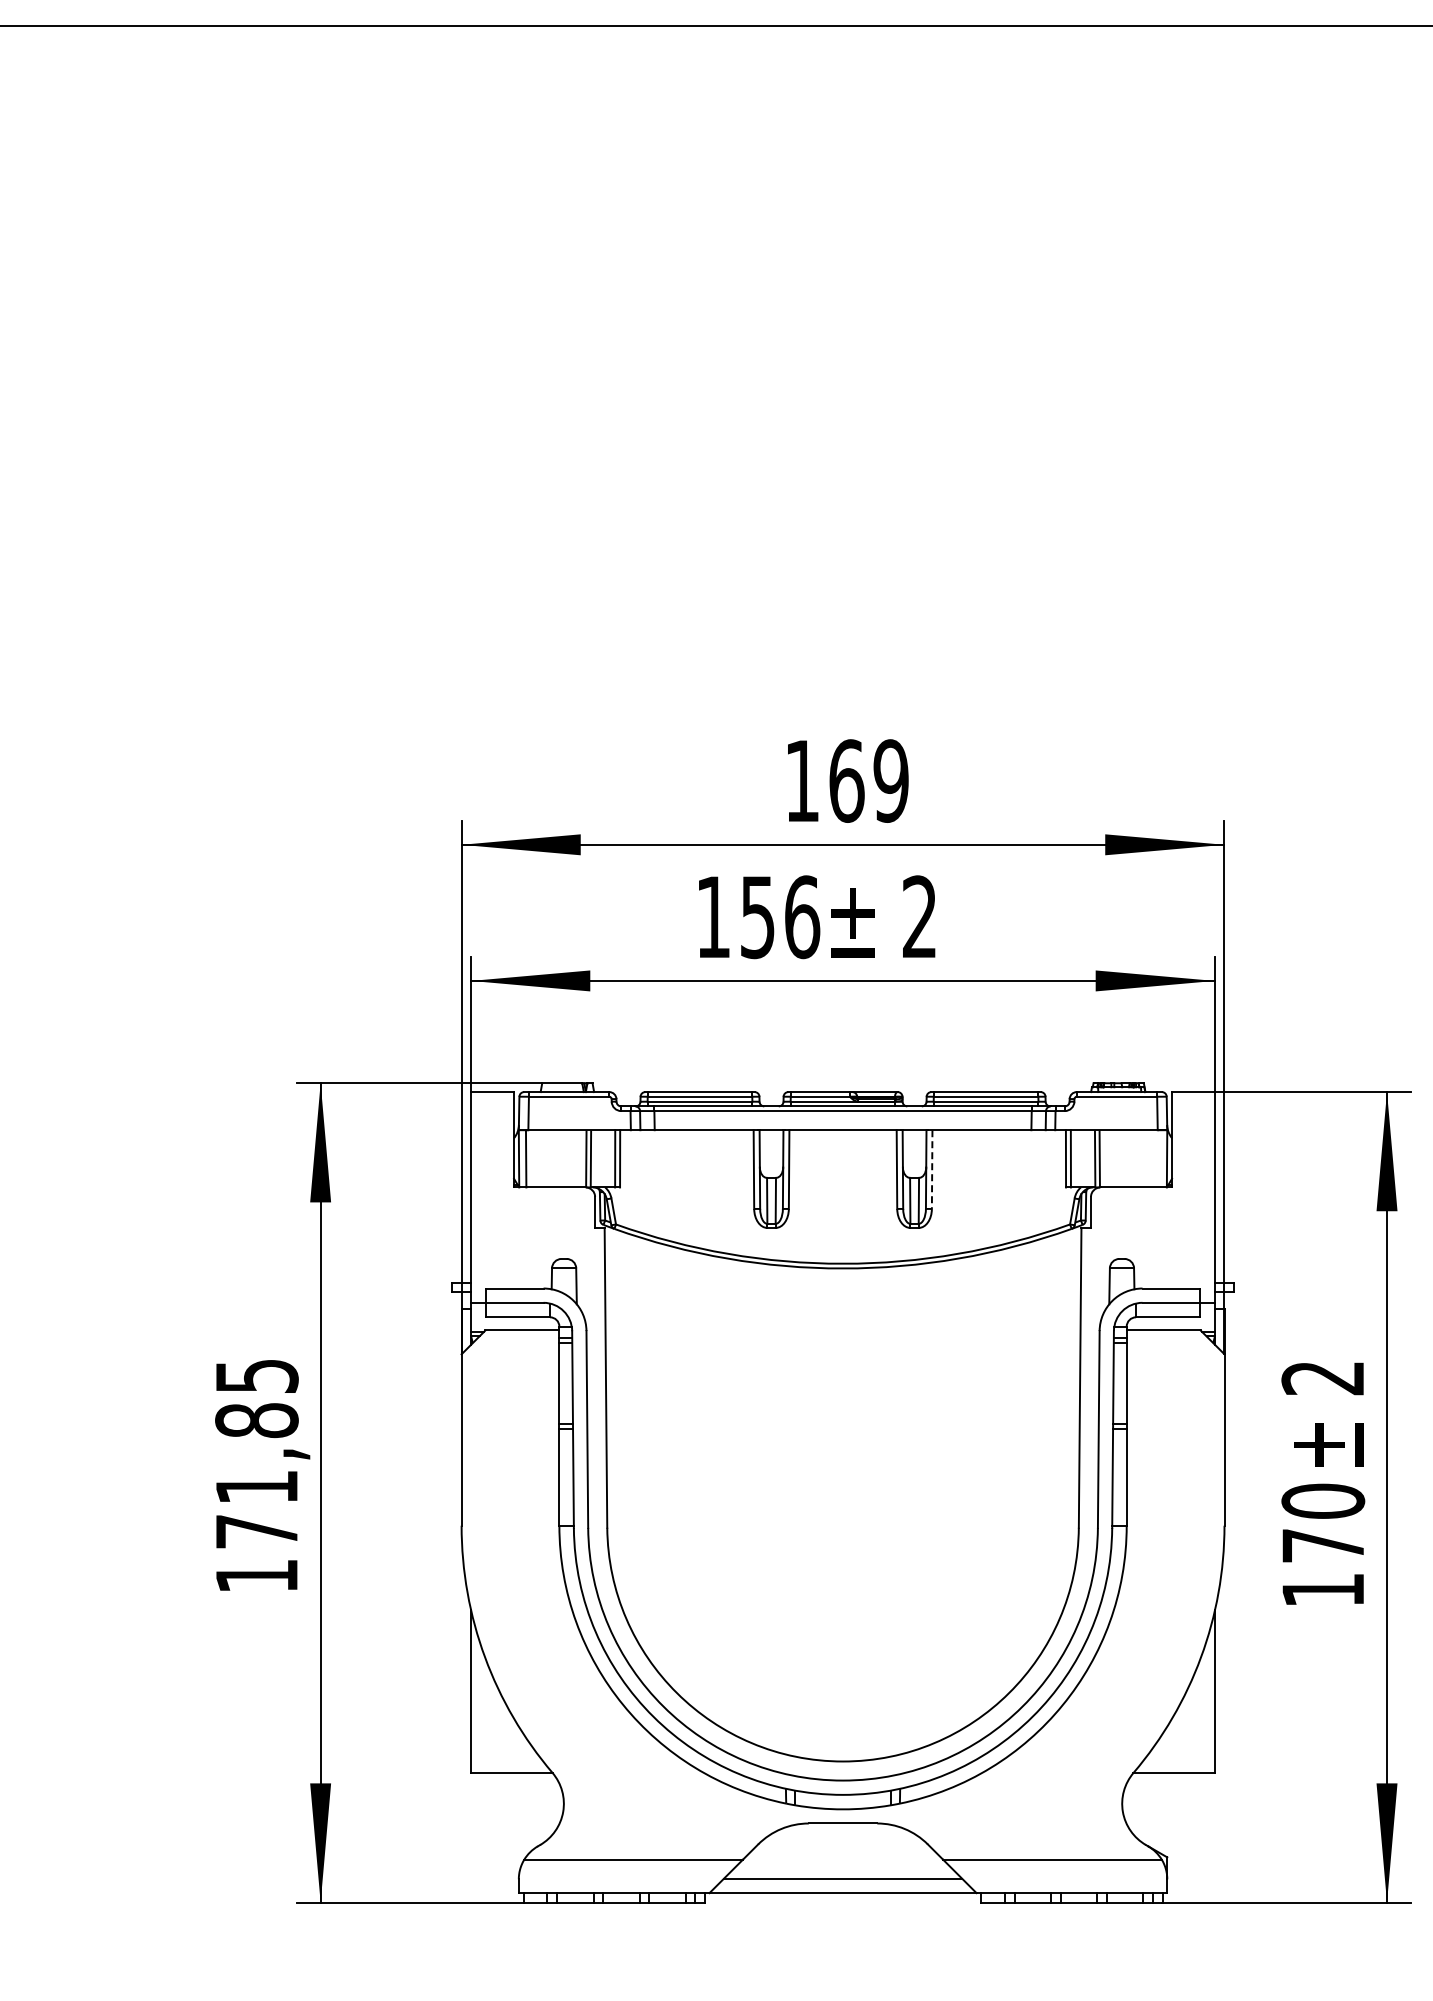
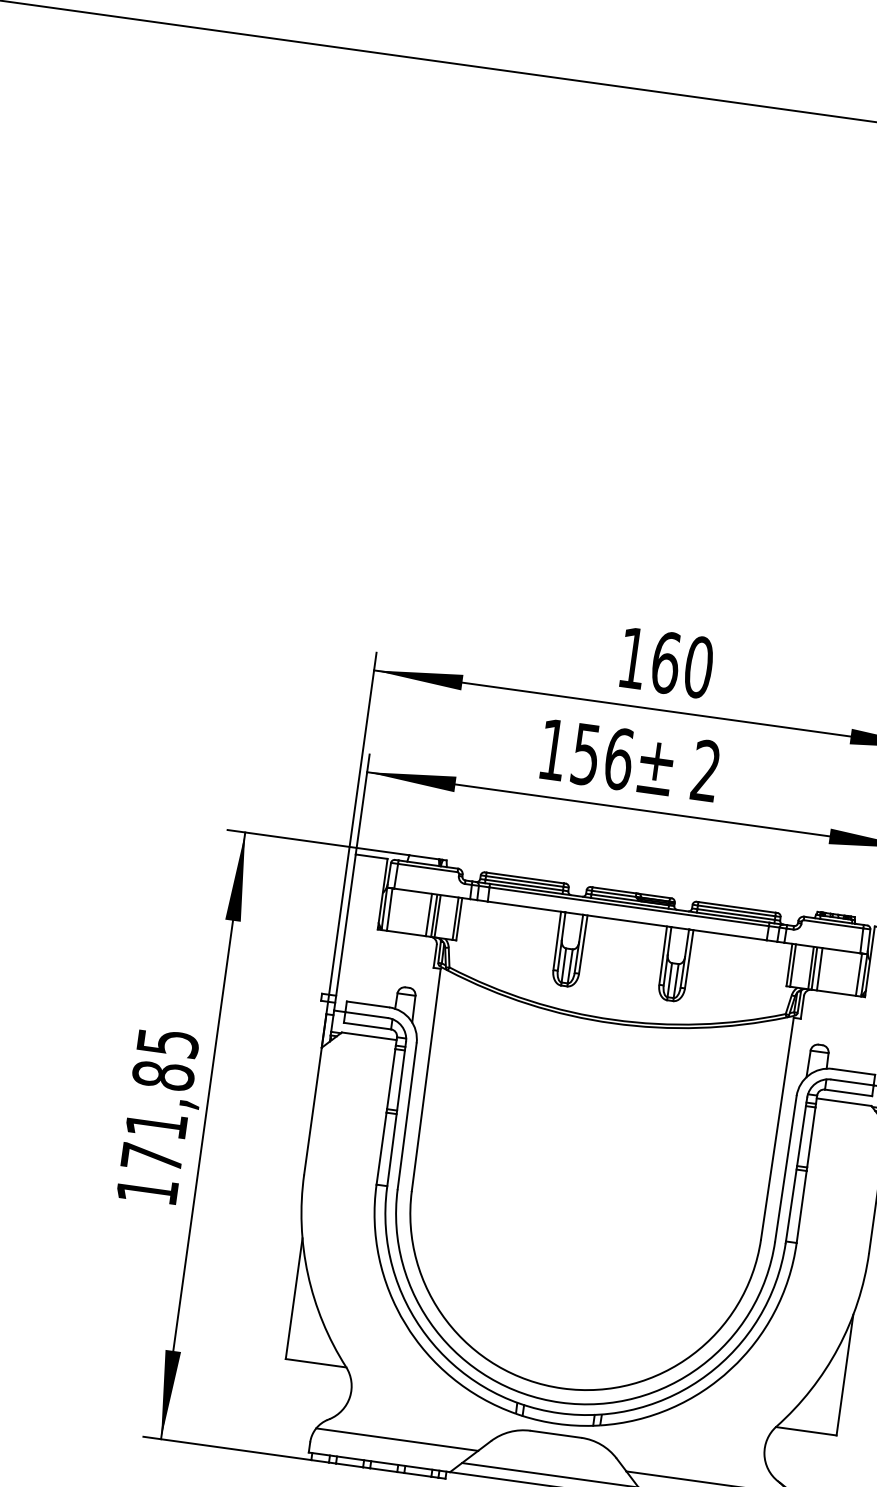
text: (890, 780) -> (698, 666), 169 -> 160
line: (578, 1158) -> (428, 914), added
line: (1106, 1158) -> (819, 968), added
line: (1159, 1158) -> (858, 974), added
line: (932, 1170) -> (689, 959), dashed -> solid

